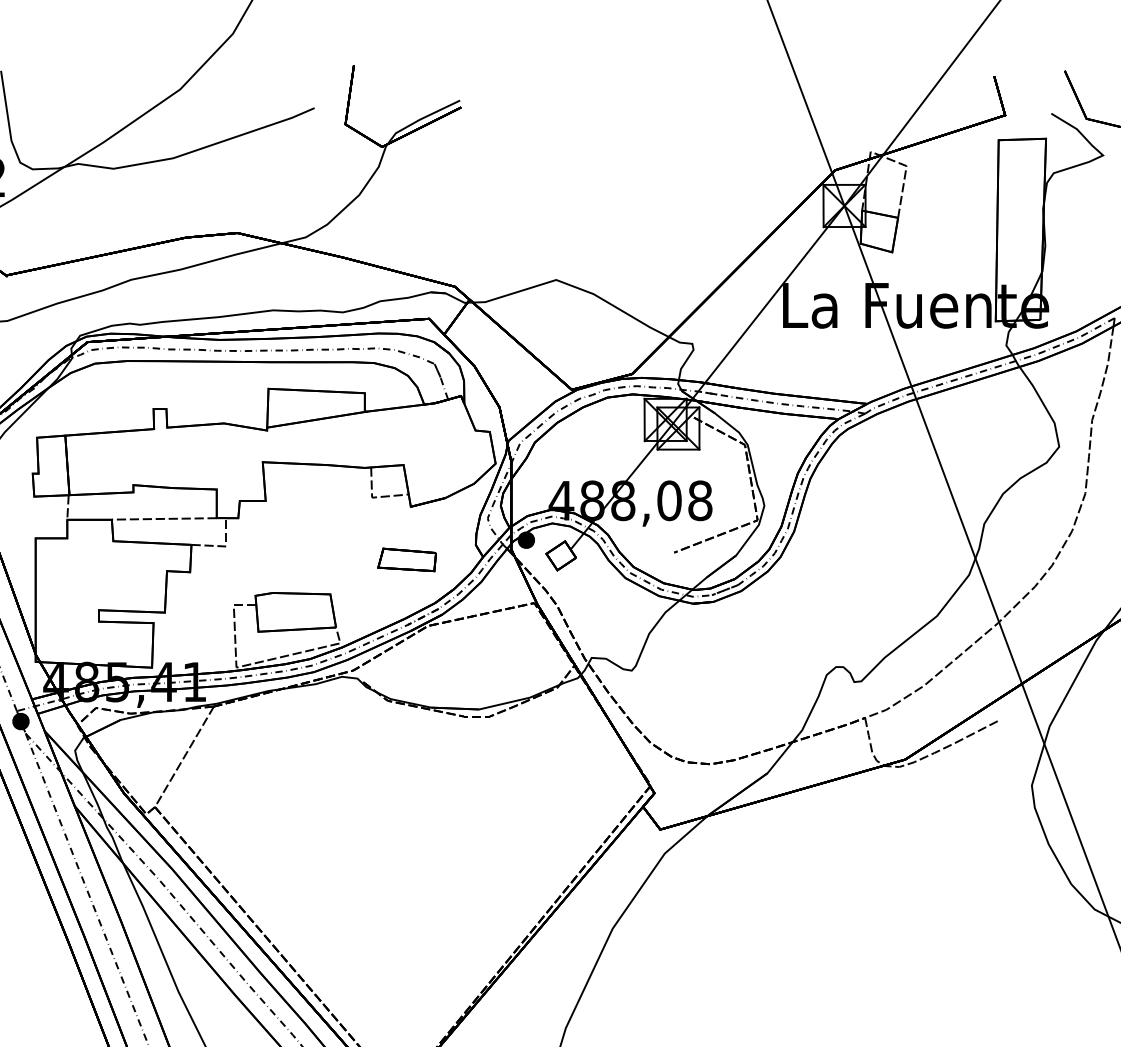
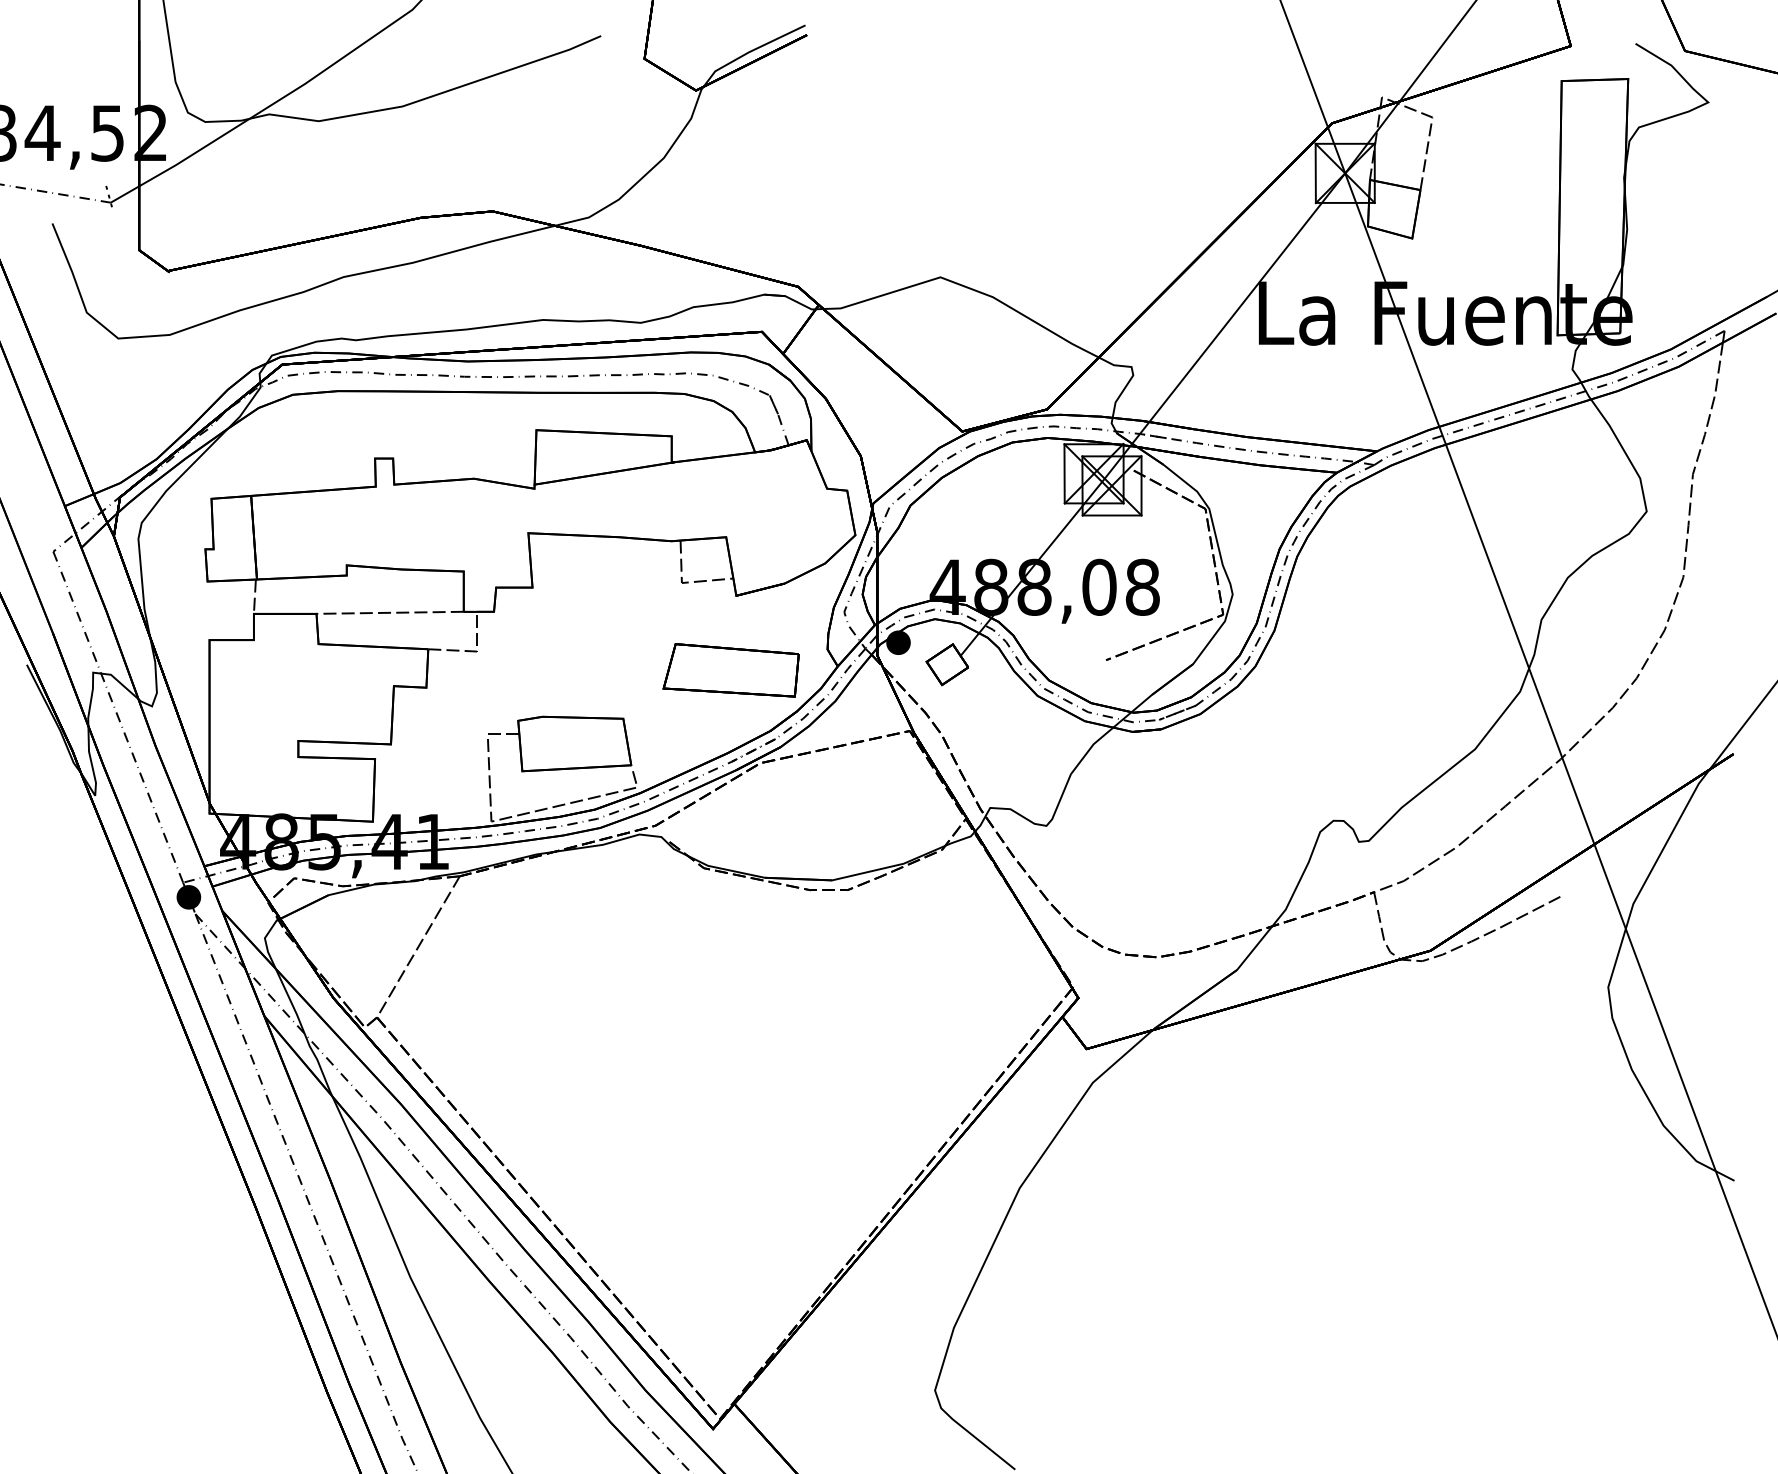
part: (406, 560) -> (730, 670), size x1.67

